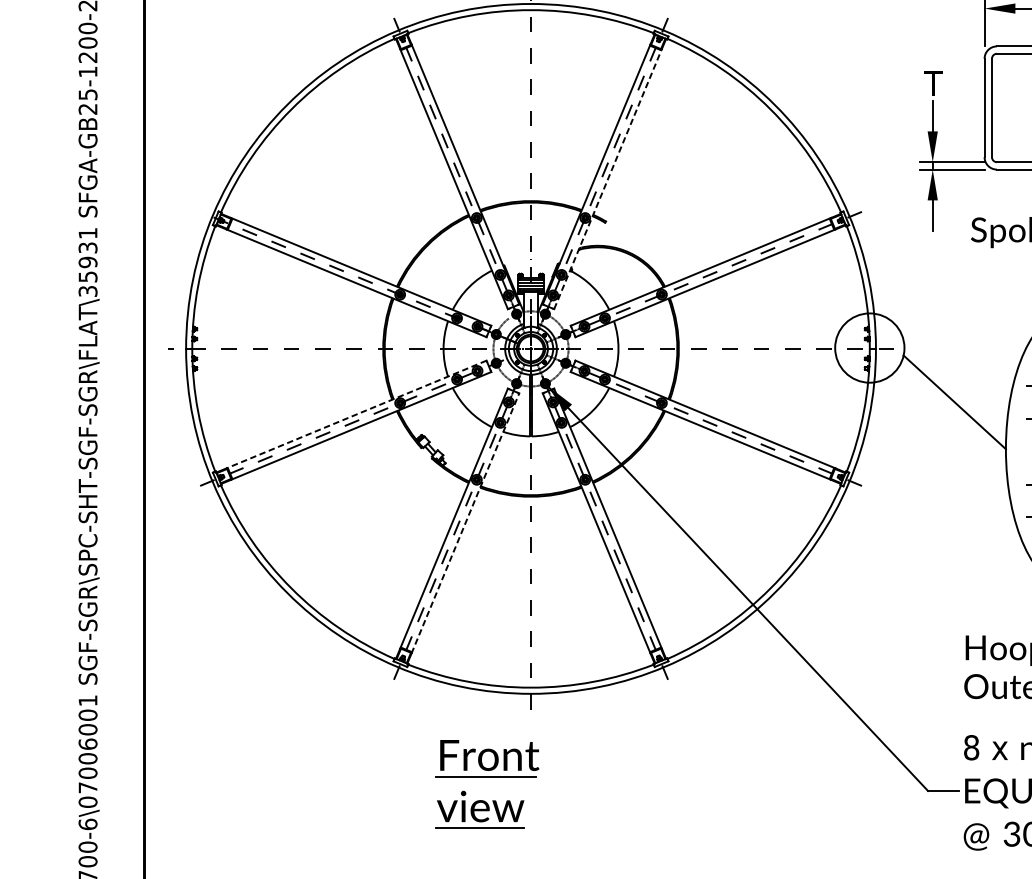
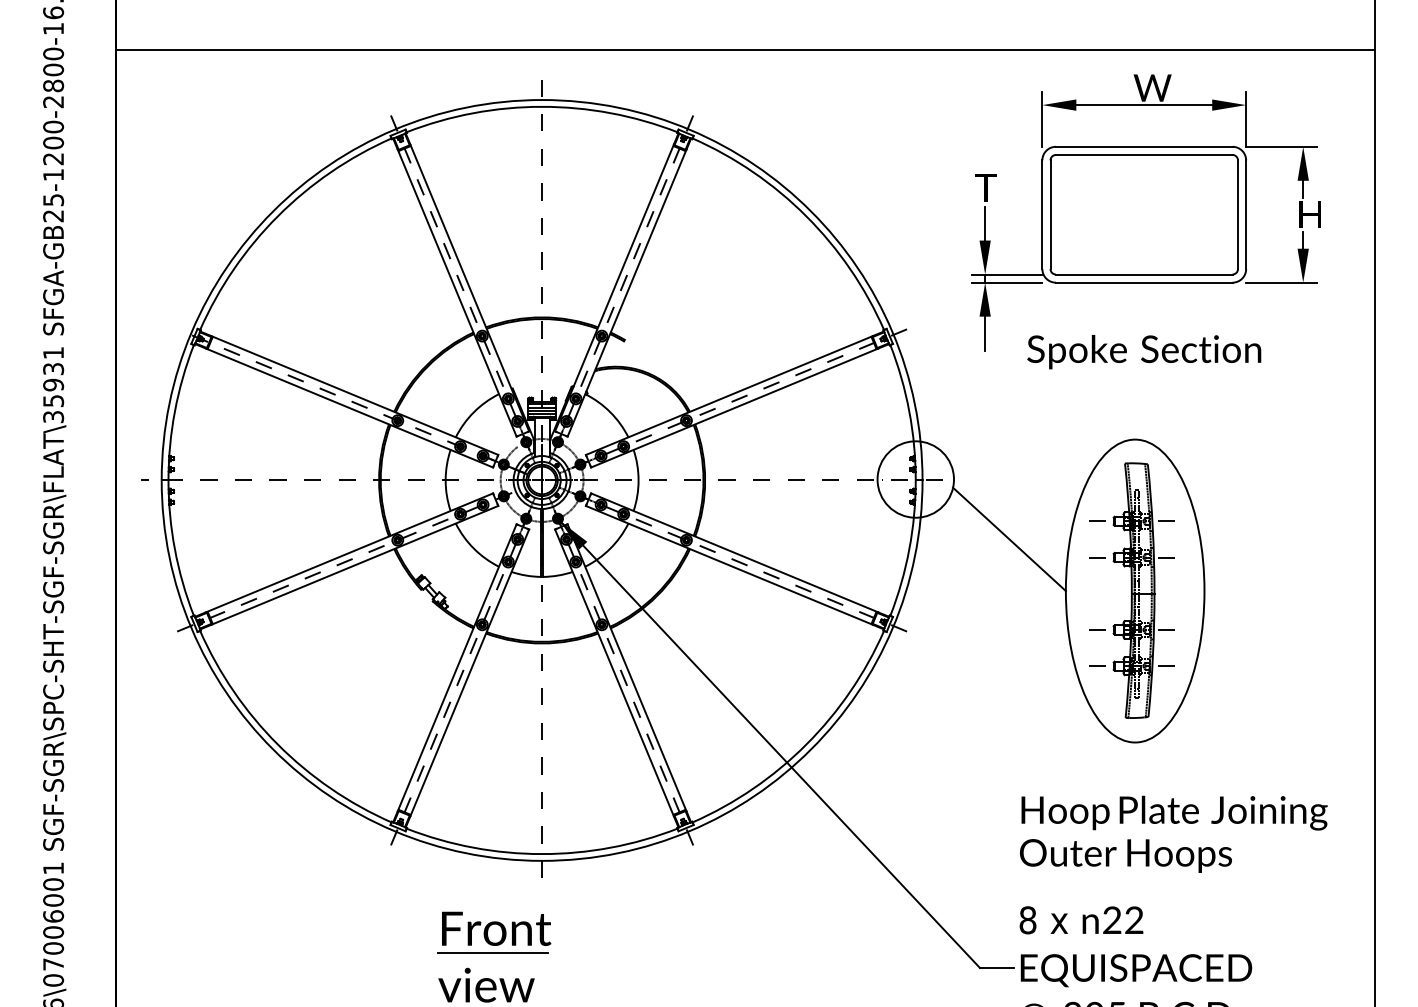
line: (608, 178) -> (627, 292), dashed -> solid
line: (356, 415) -> (349, 553), dashed -> solid
line: (465, 523) -> (469, 672), dashed -> solid

